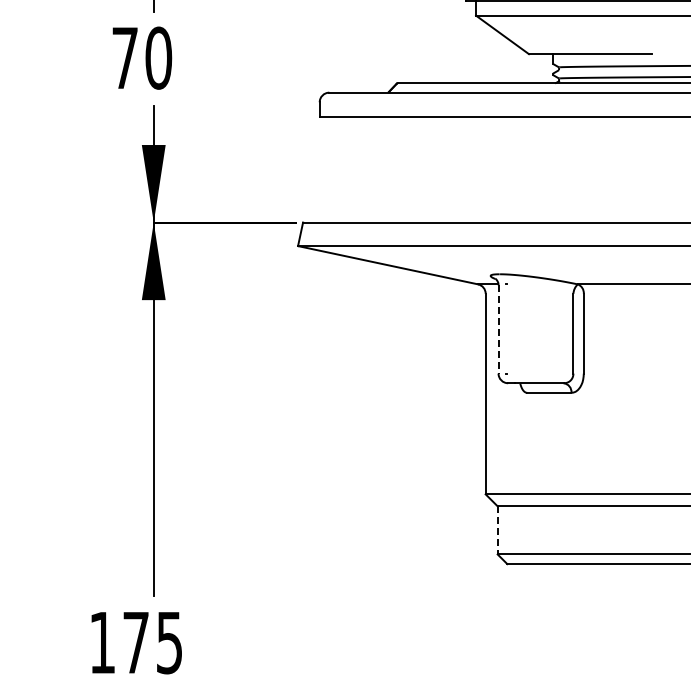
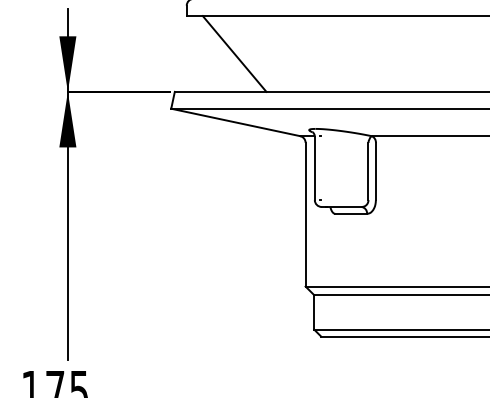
line: (386, 169) -> (234, 53), added
line: (498, 329) -> (314, 168), dashed -> solid
line: (497, 530) -> (314, 312), dashed -> solid

